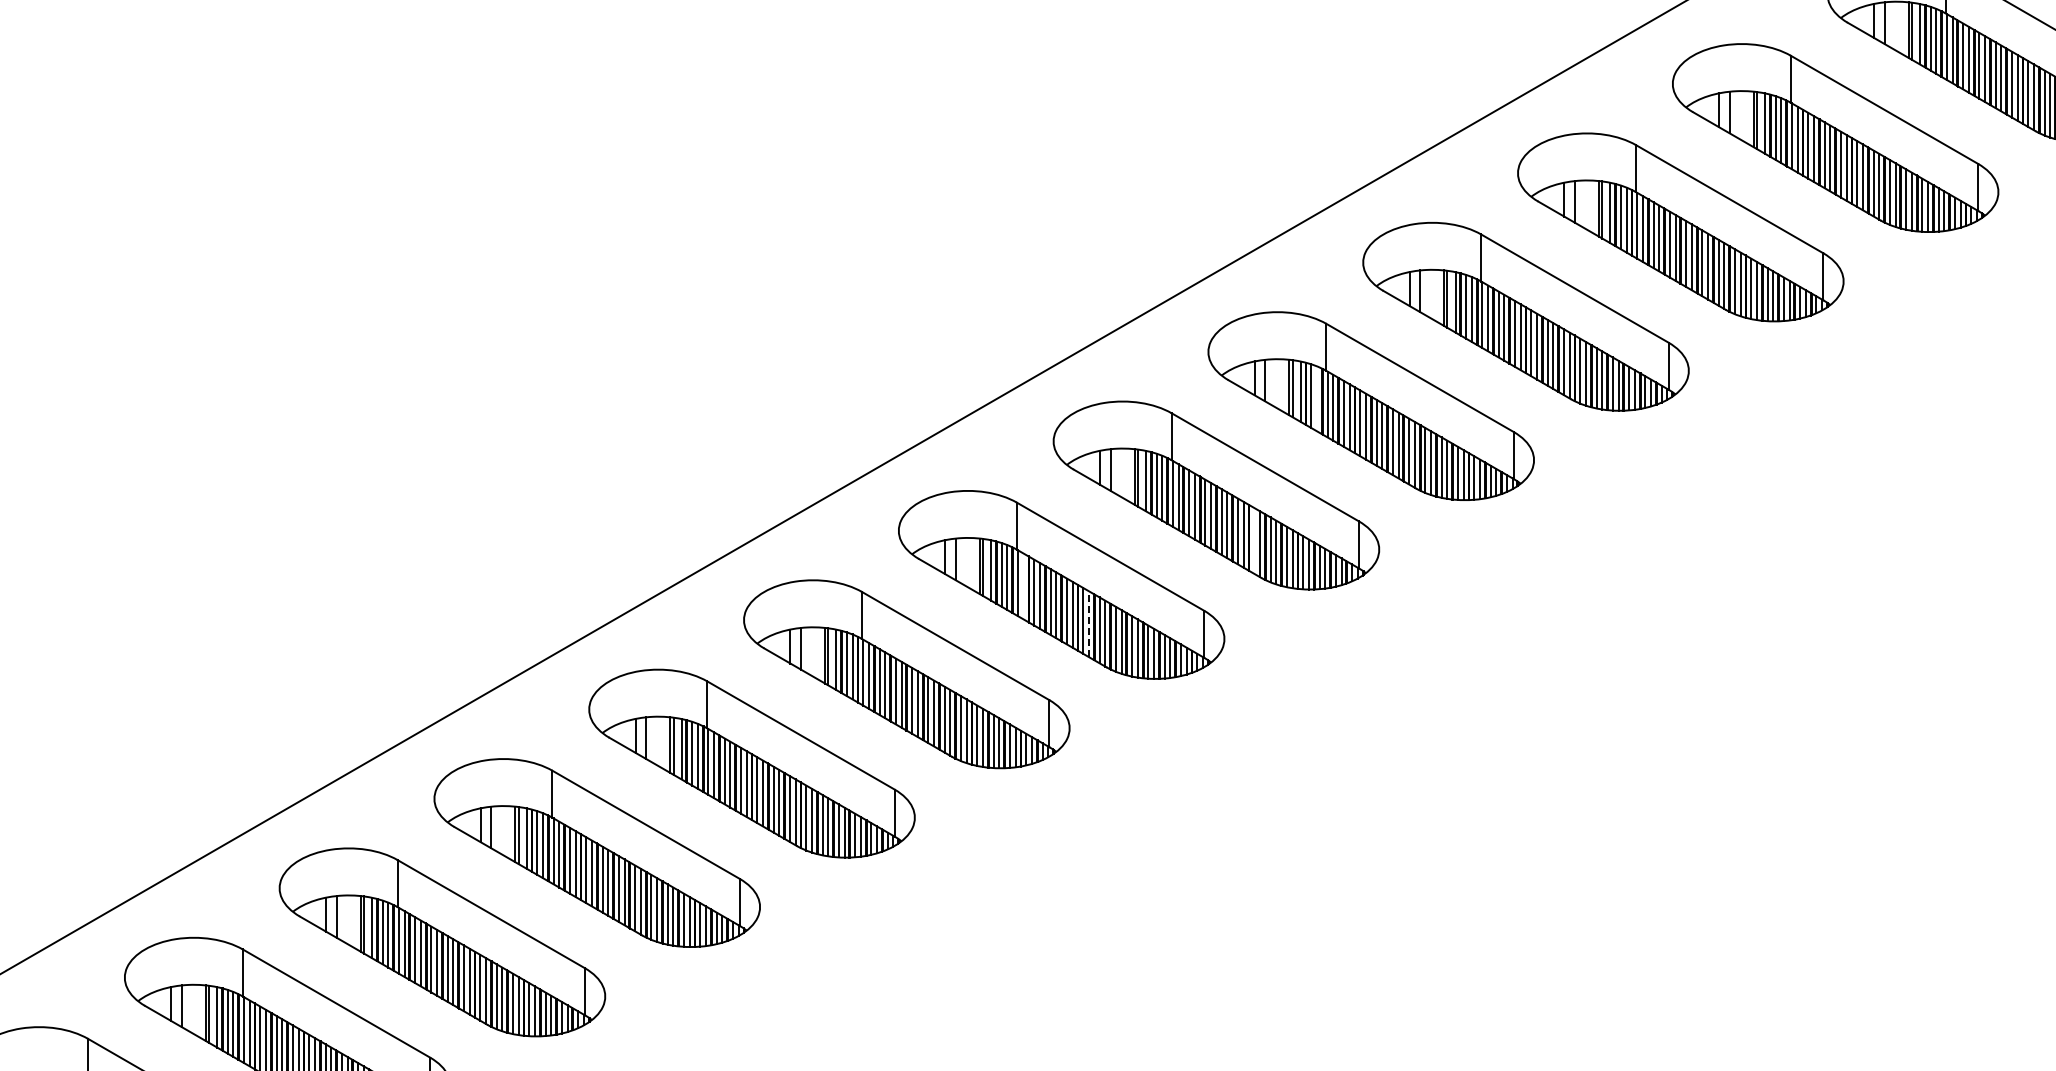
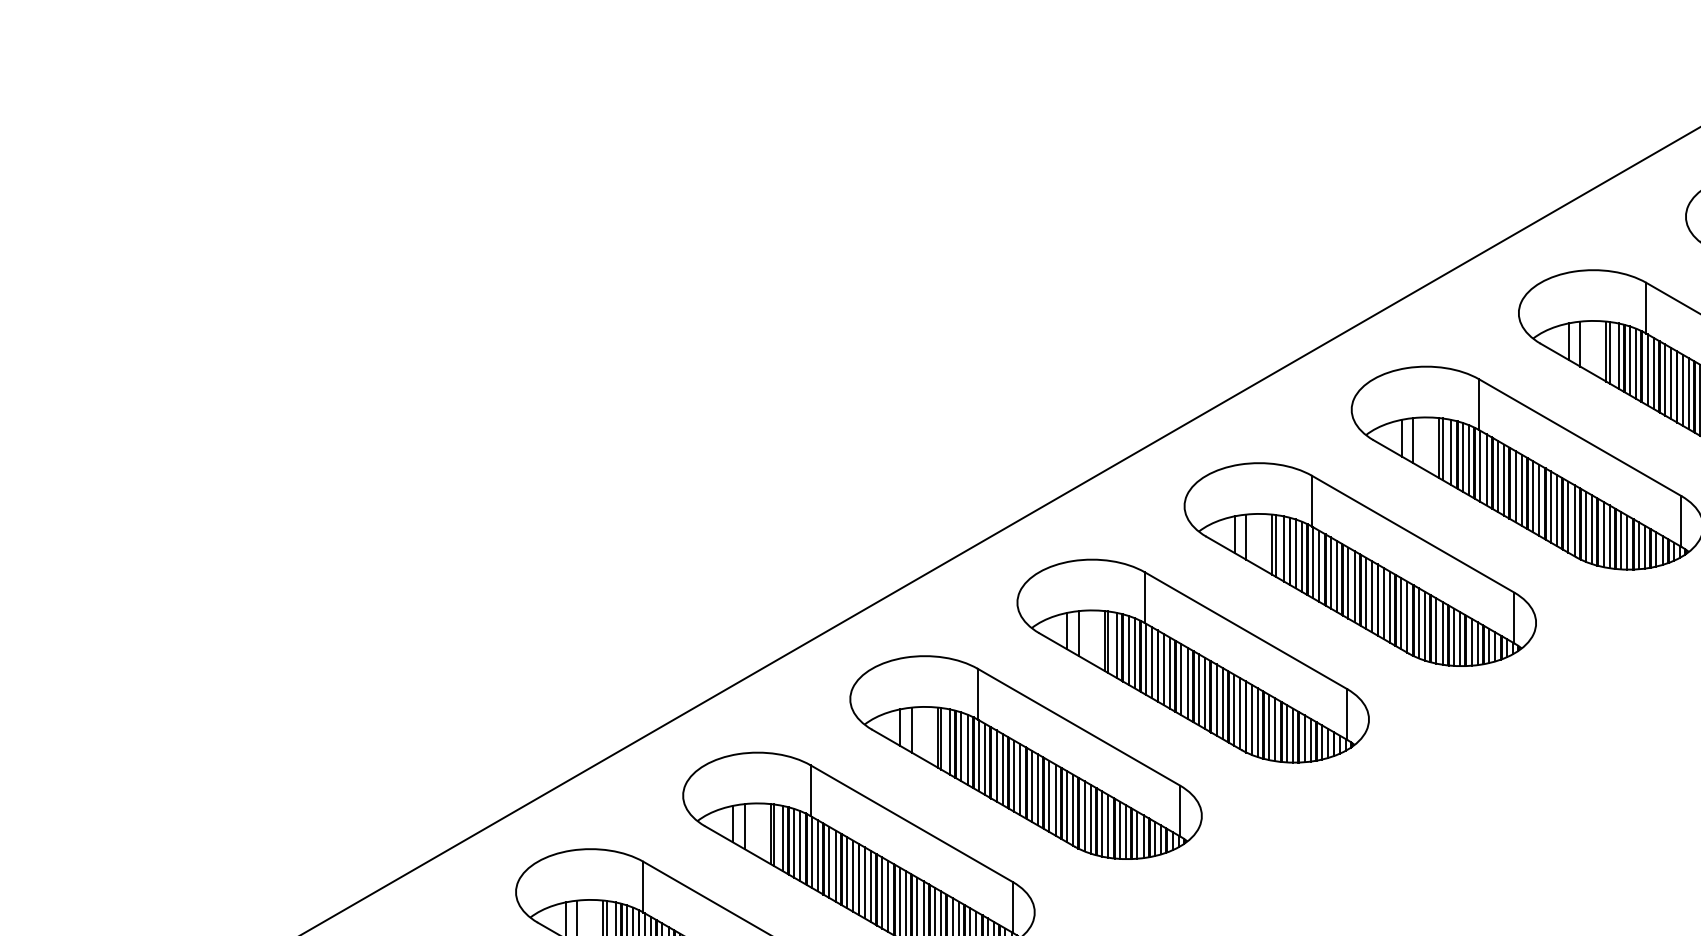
line: (1317, 398) -> (1469, 459), added
line: (1254, 540) -> (1401, 613), added
line: (1023, 586) -> (1152, 662), added
line: (1088, 624) -> (1222, 703), dashed -> solid

